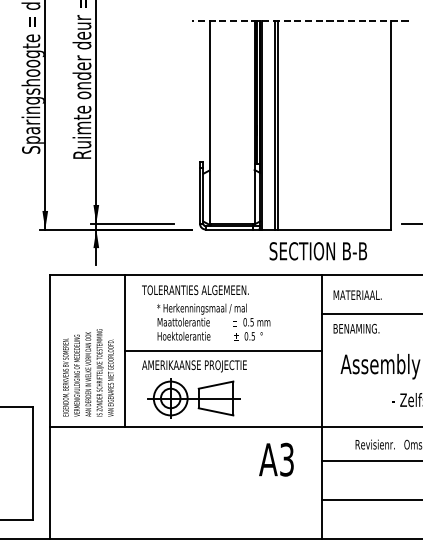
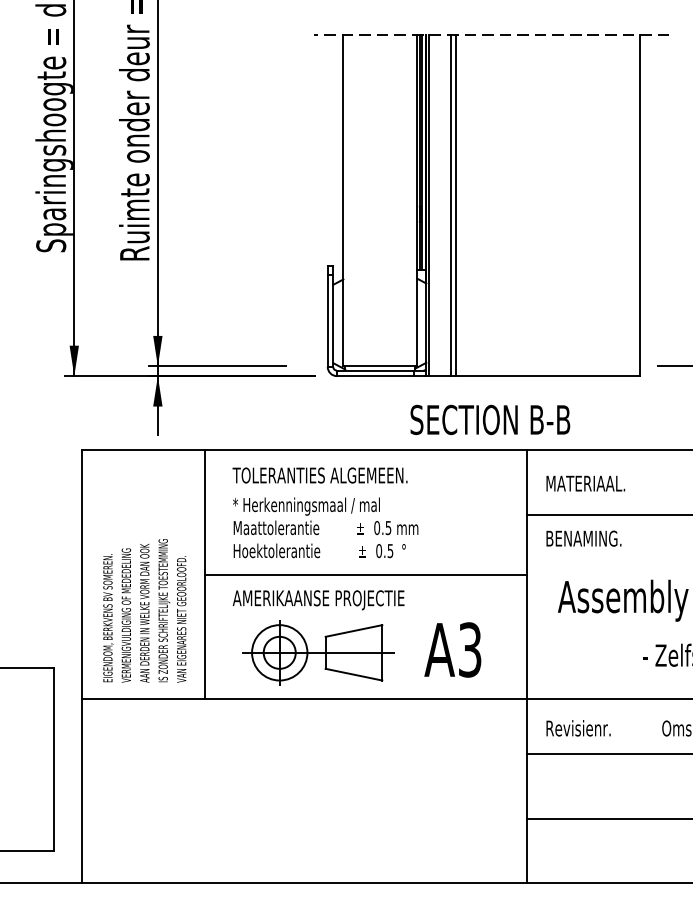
text: (317, 251) -> (488, 420), moved
text: (213, 321) -> (325, 526), moved
text: (374, 444) -> (577, 728), moved
text: (276, 459) -> (452, 649), moved

